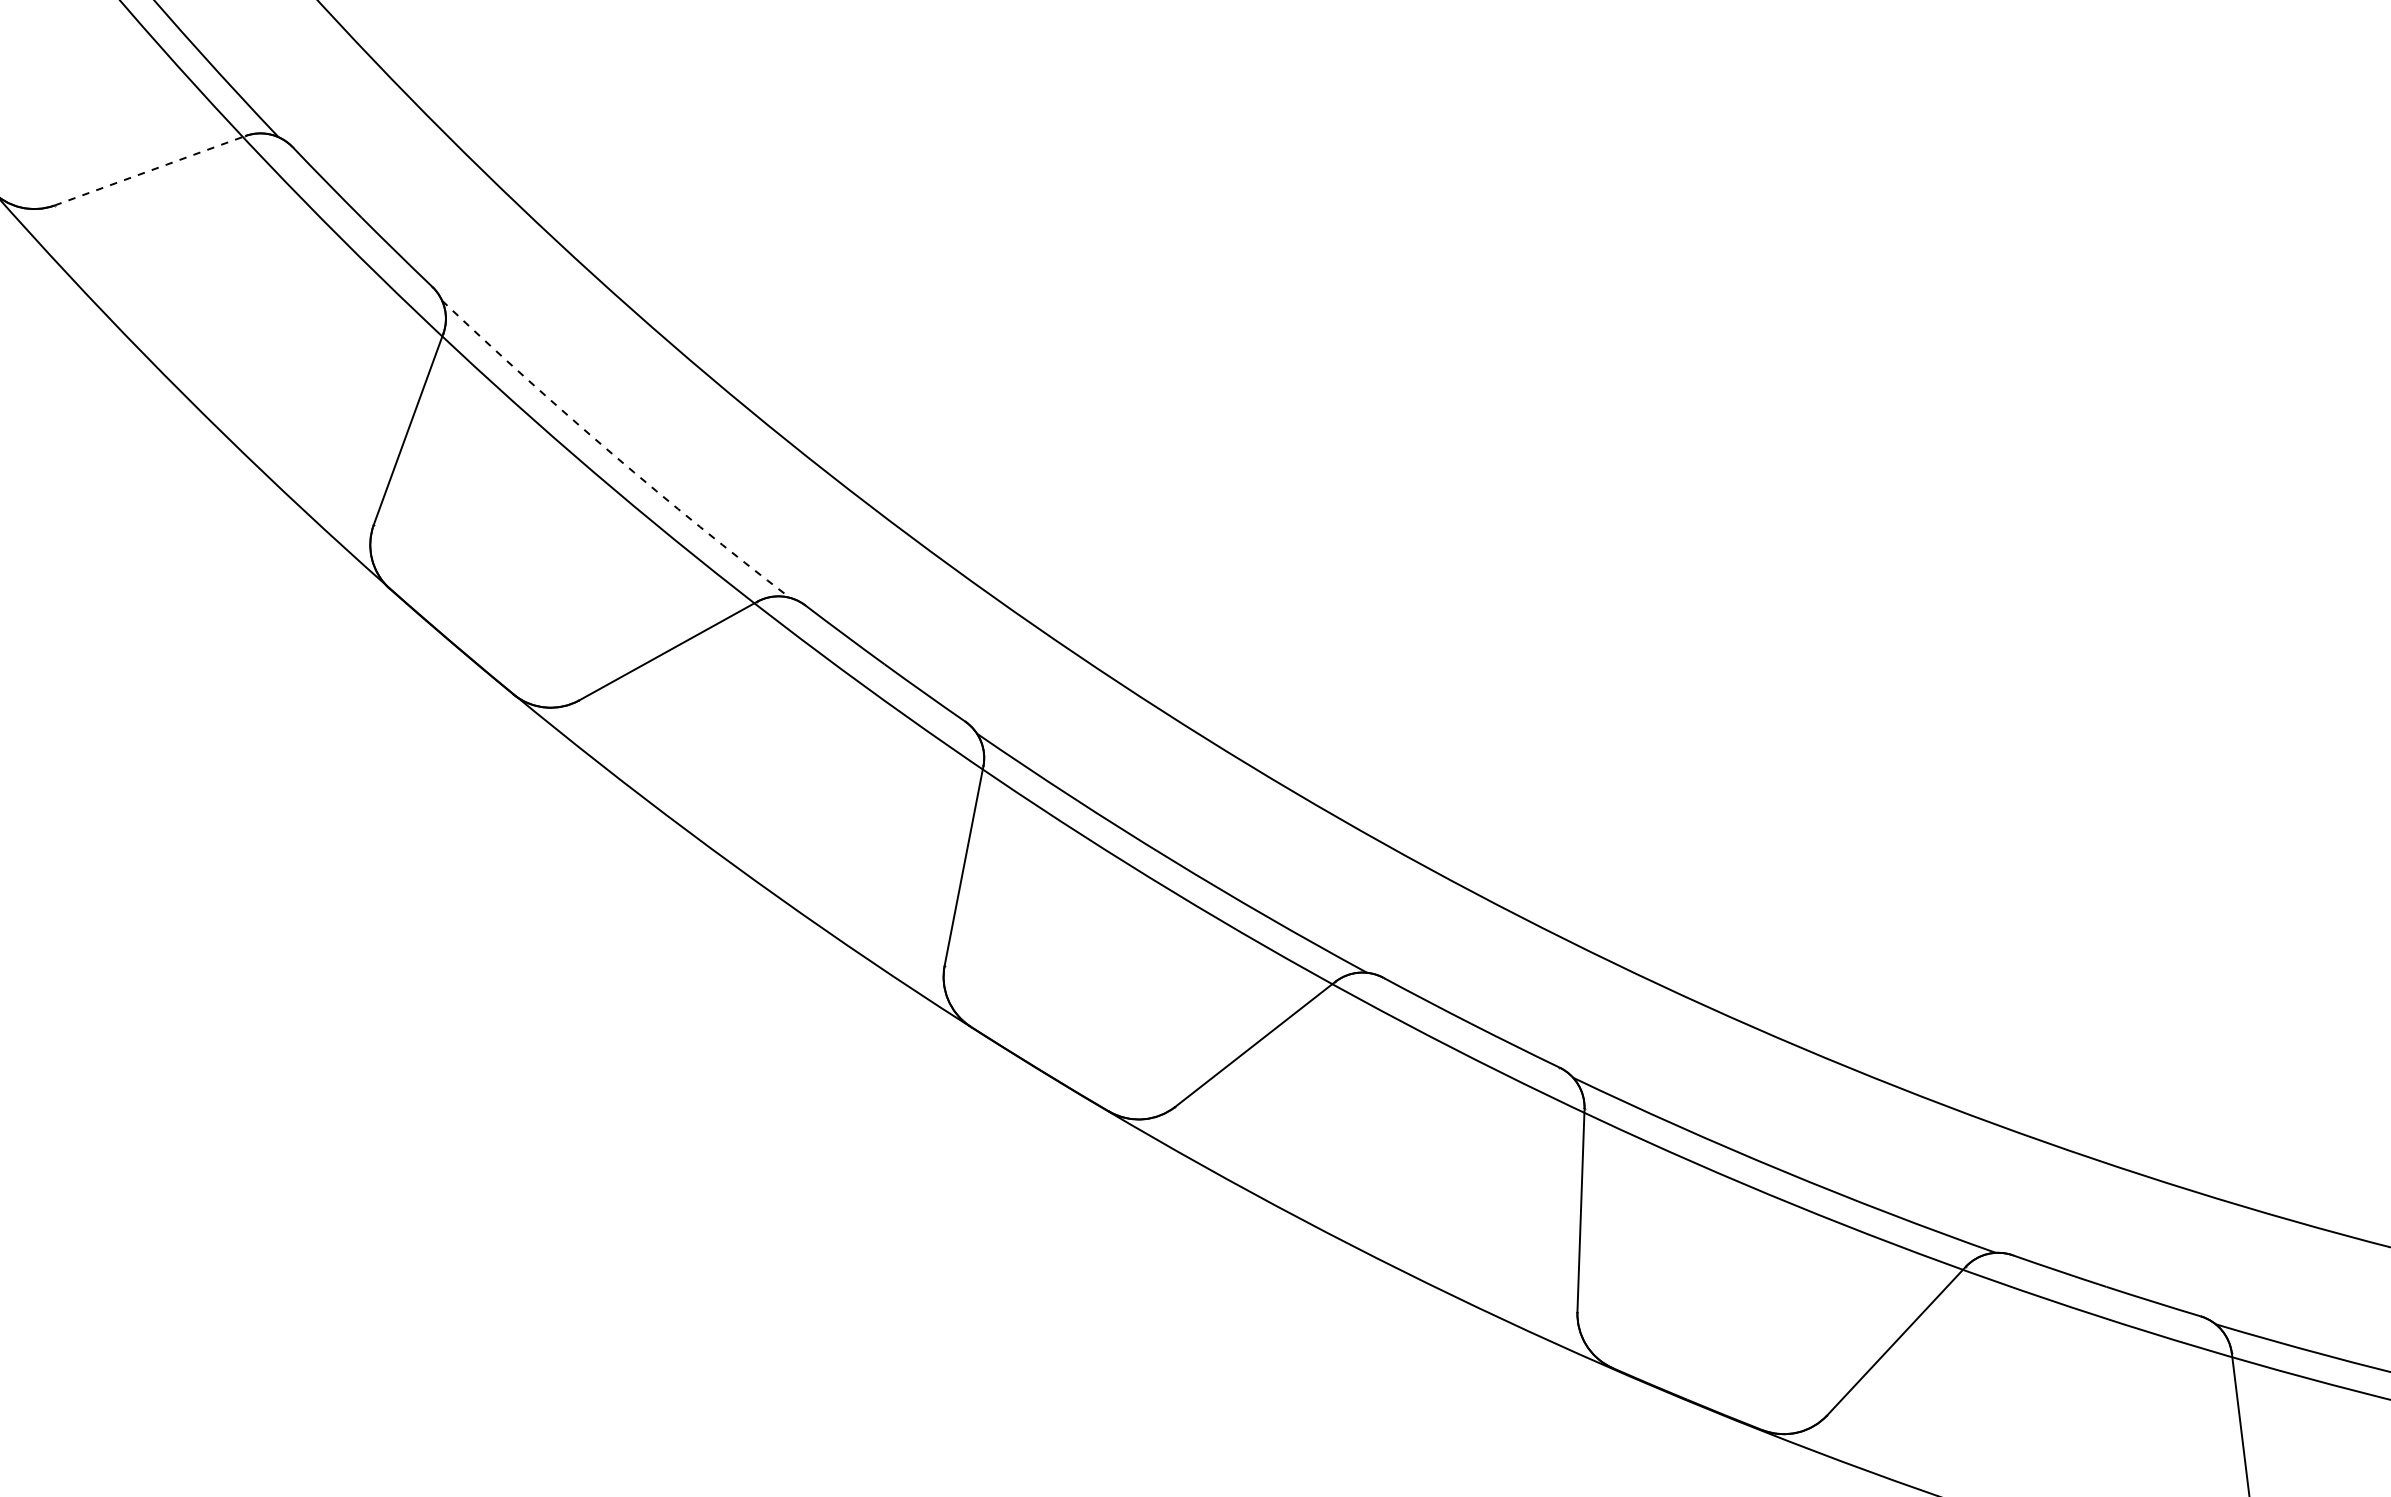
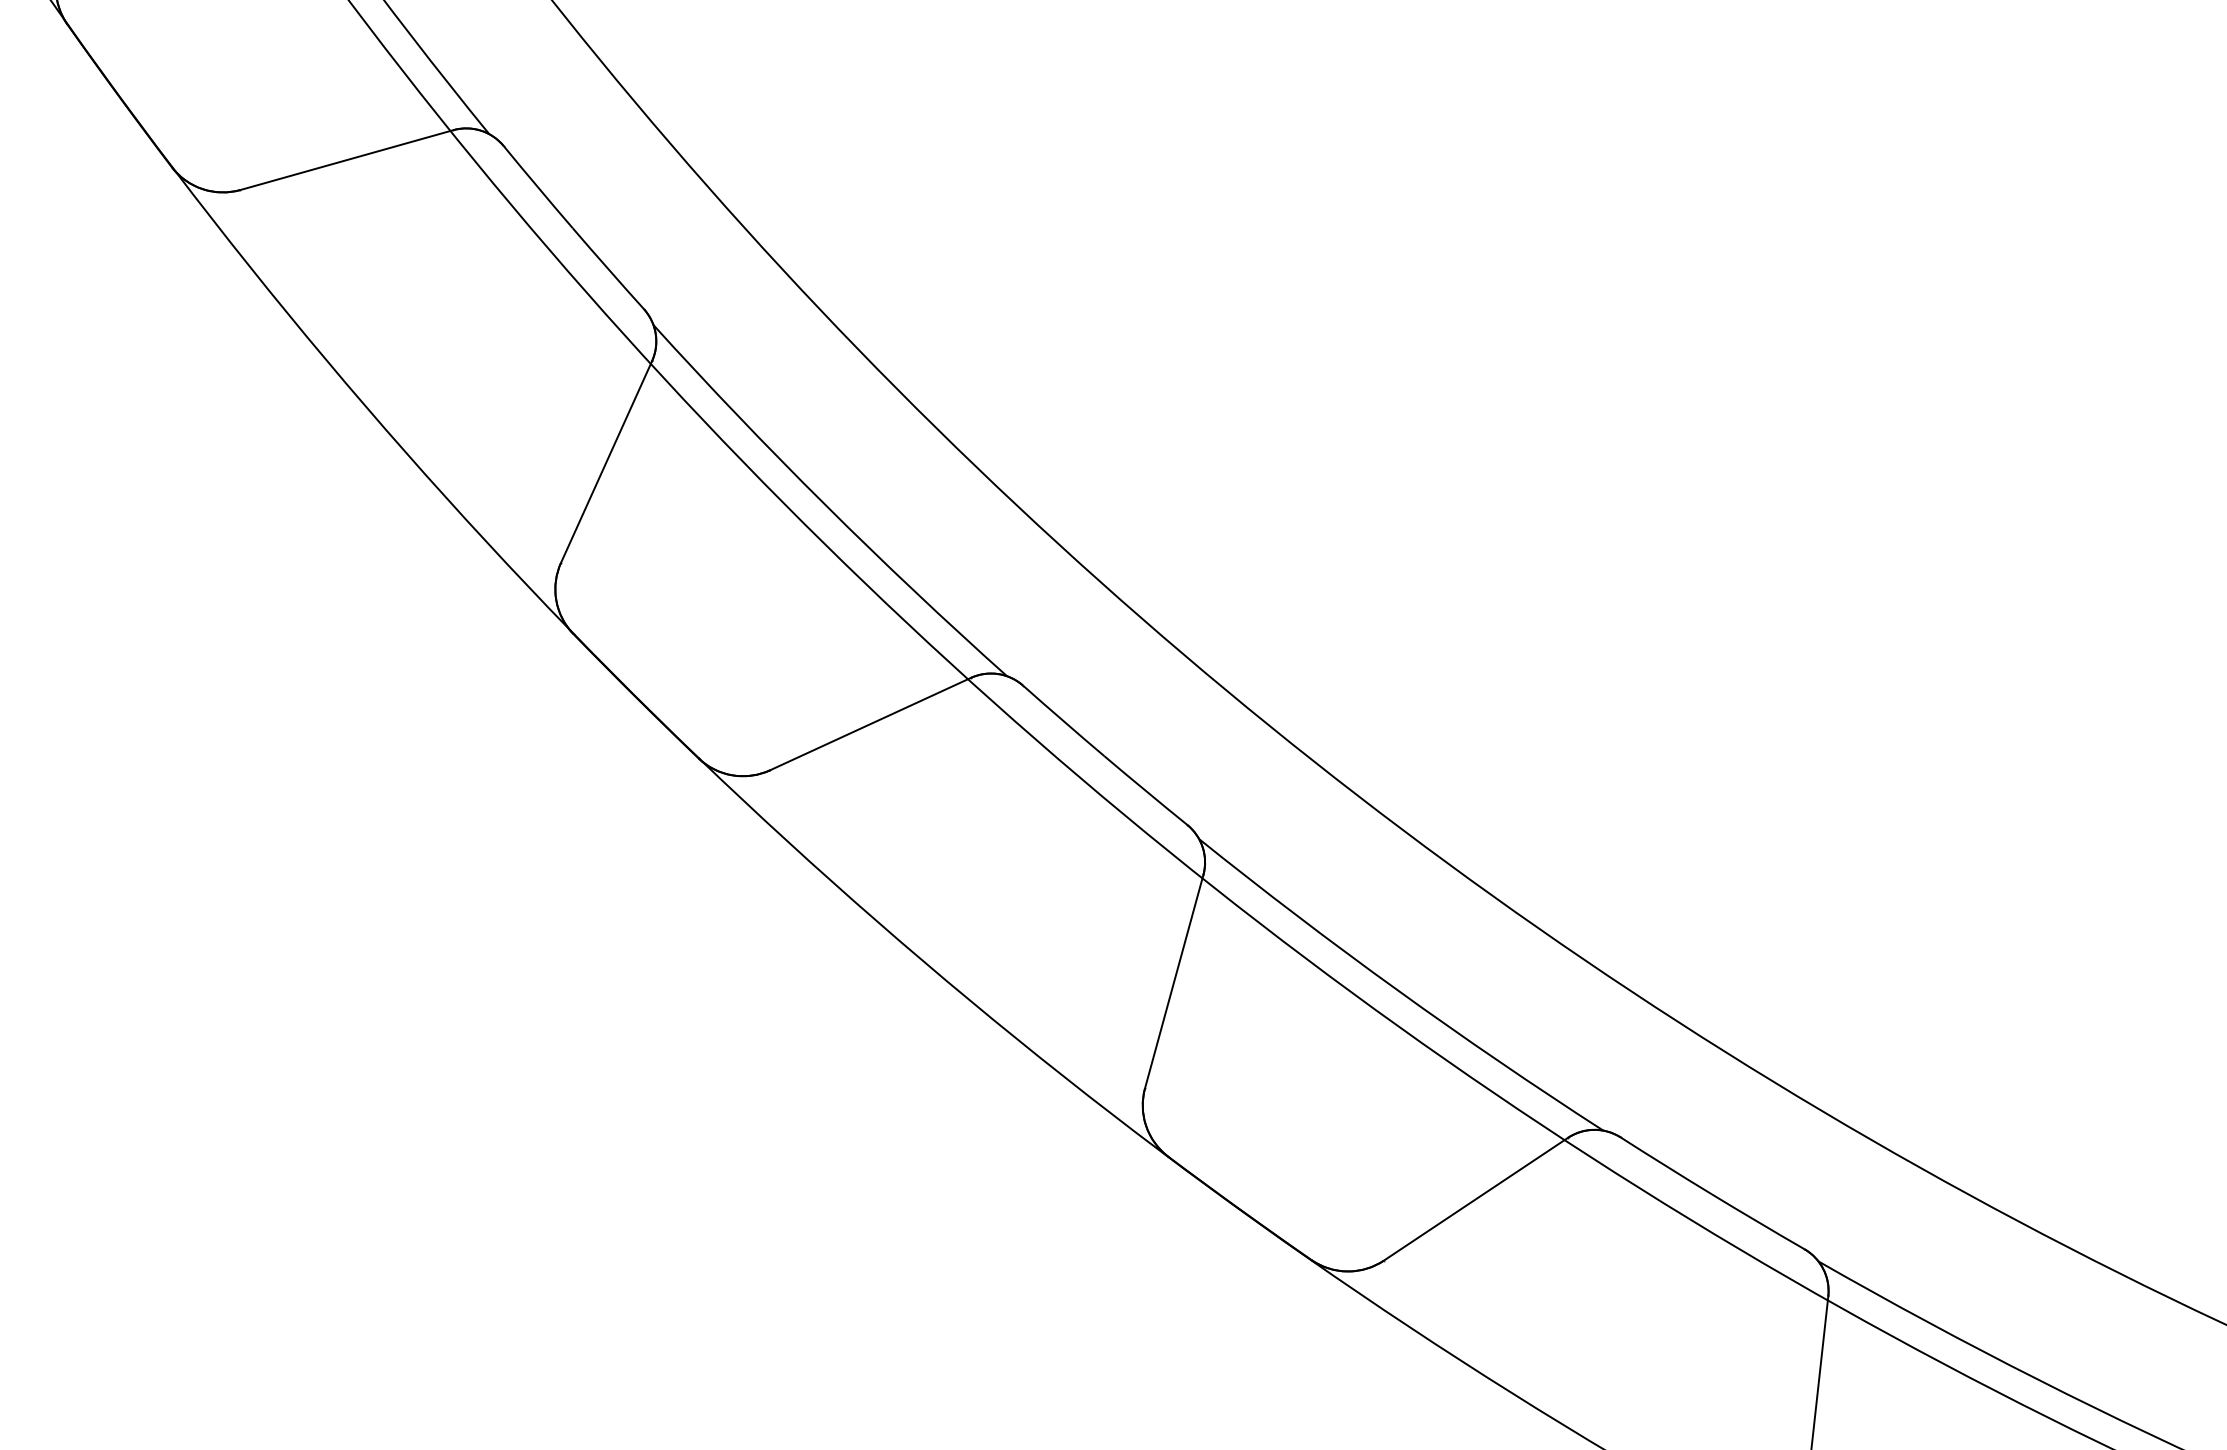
line: (150, 170) -> (347, 159), dashed -> solid
arc: (612, 453) -> (826, 504), dashed -> solid

